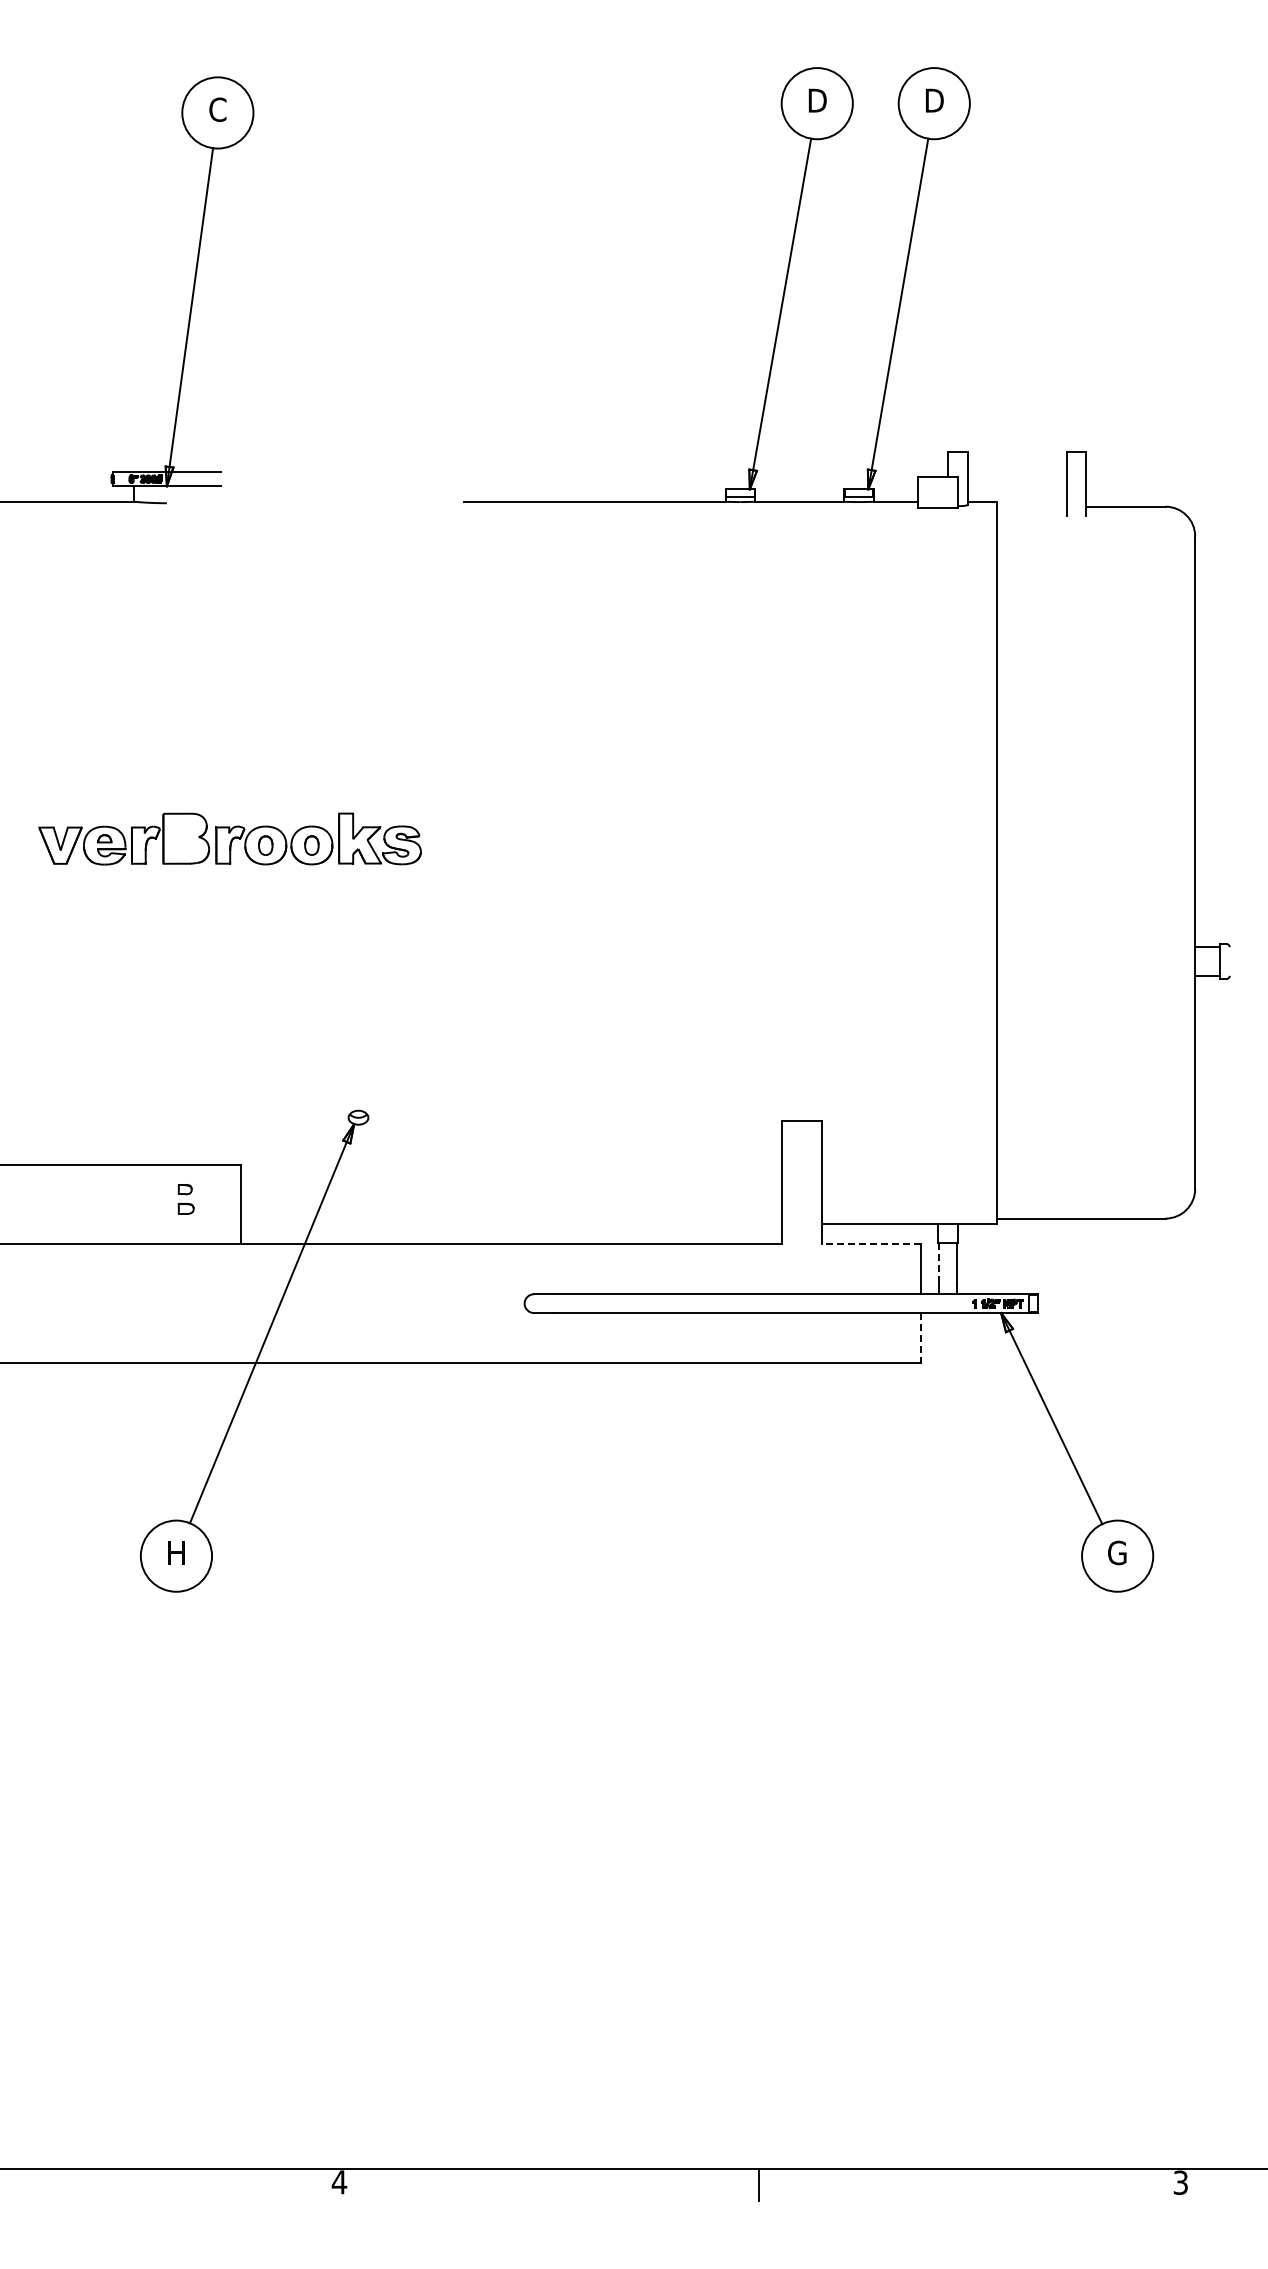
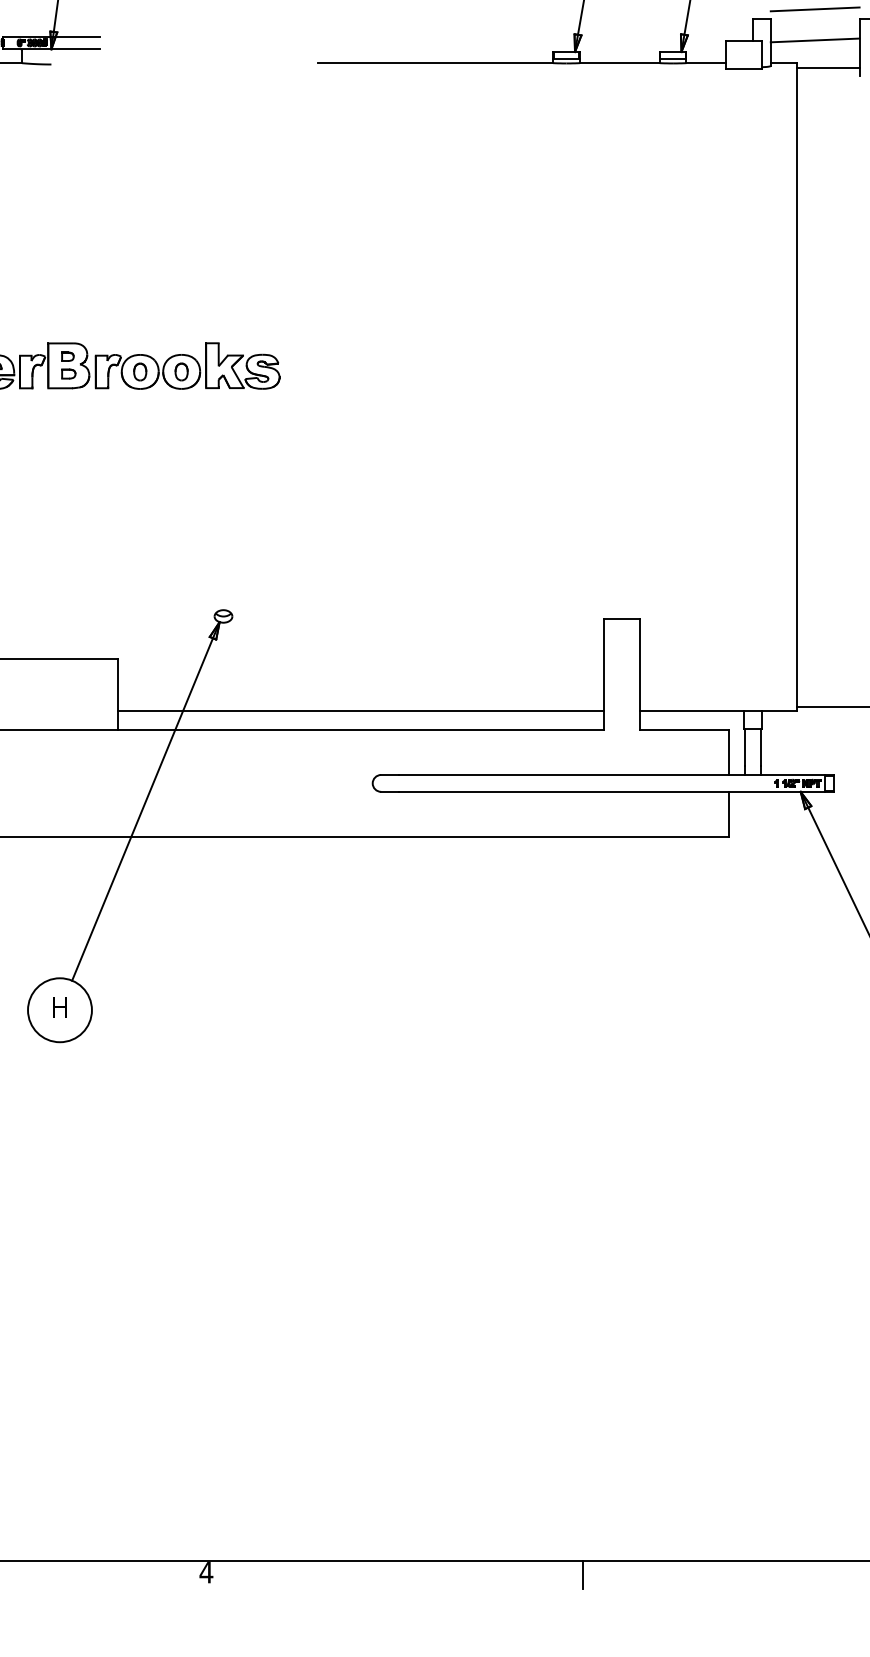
line: (1016, 441) -> (814, 9), added
line: (1016, 476) -> (814, 40), added
line: (1031, 506) -> (827, 67), added
part: (185, 1199) -> (68, 365), moved
line: (511, 1223) -> (360, 711), added
line: (870, 1244) -> (683, 730), dashed -> solid
line: (938, 1264) -> (744, 748), dashed -> solid
line: (920, 1338) -> (728, 814), dashed -> solid

